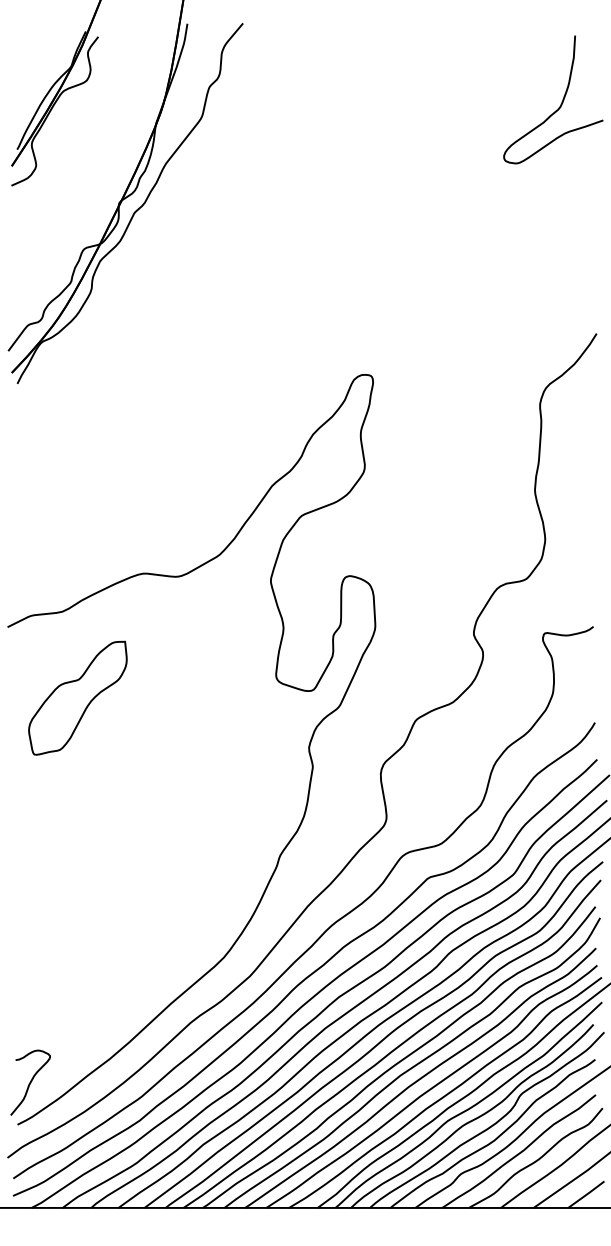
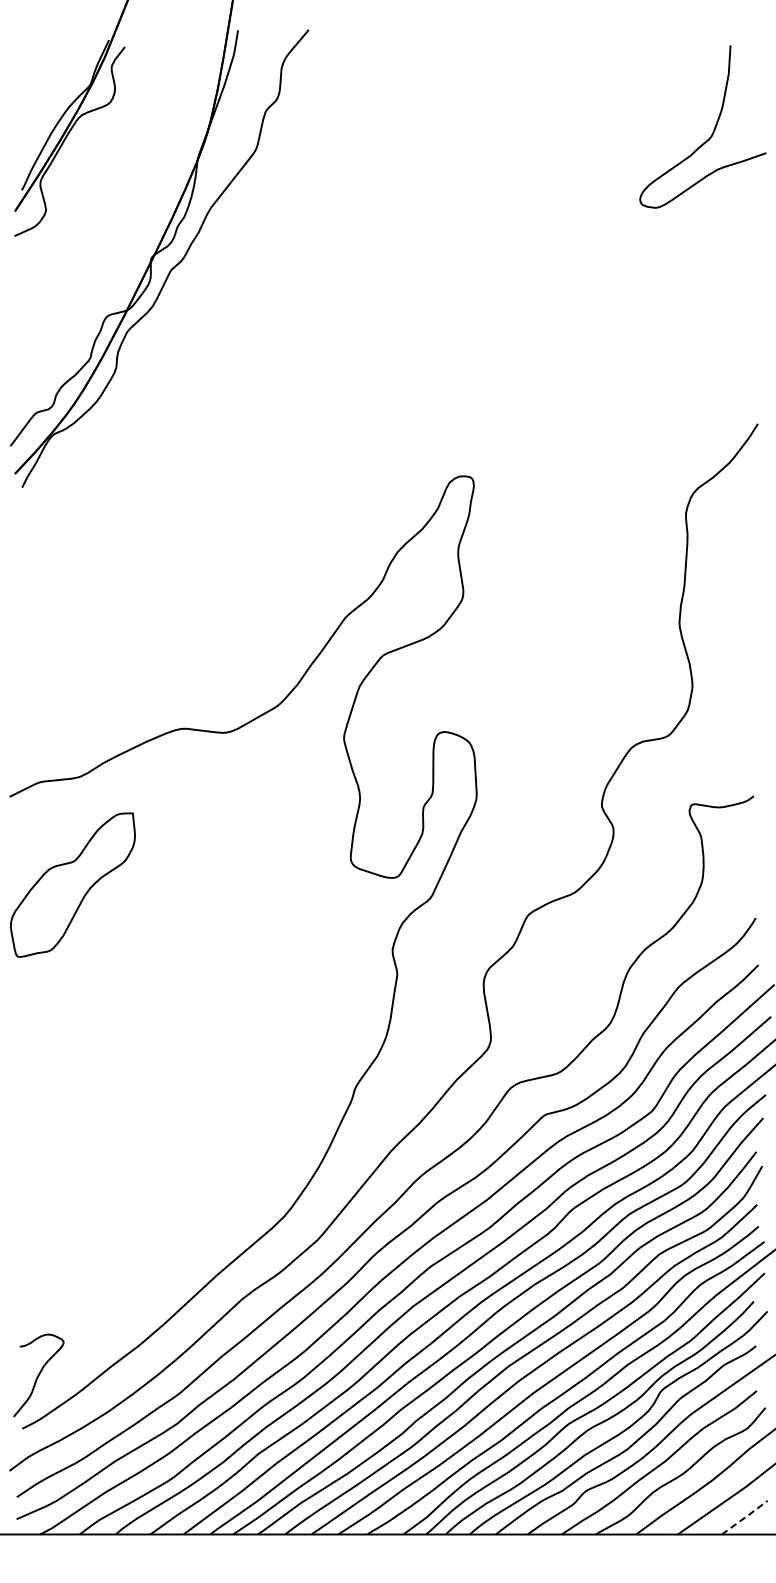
part: (77, 697) -> (72, 884), moved
line: (586, 1195) -> (744, 1518), solid -> dashed

